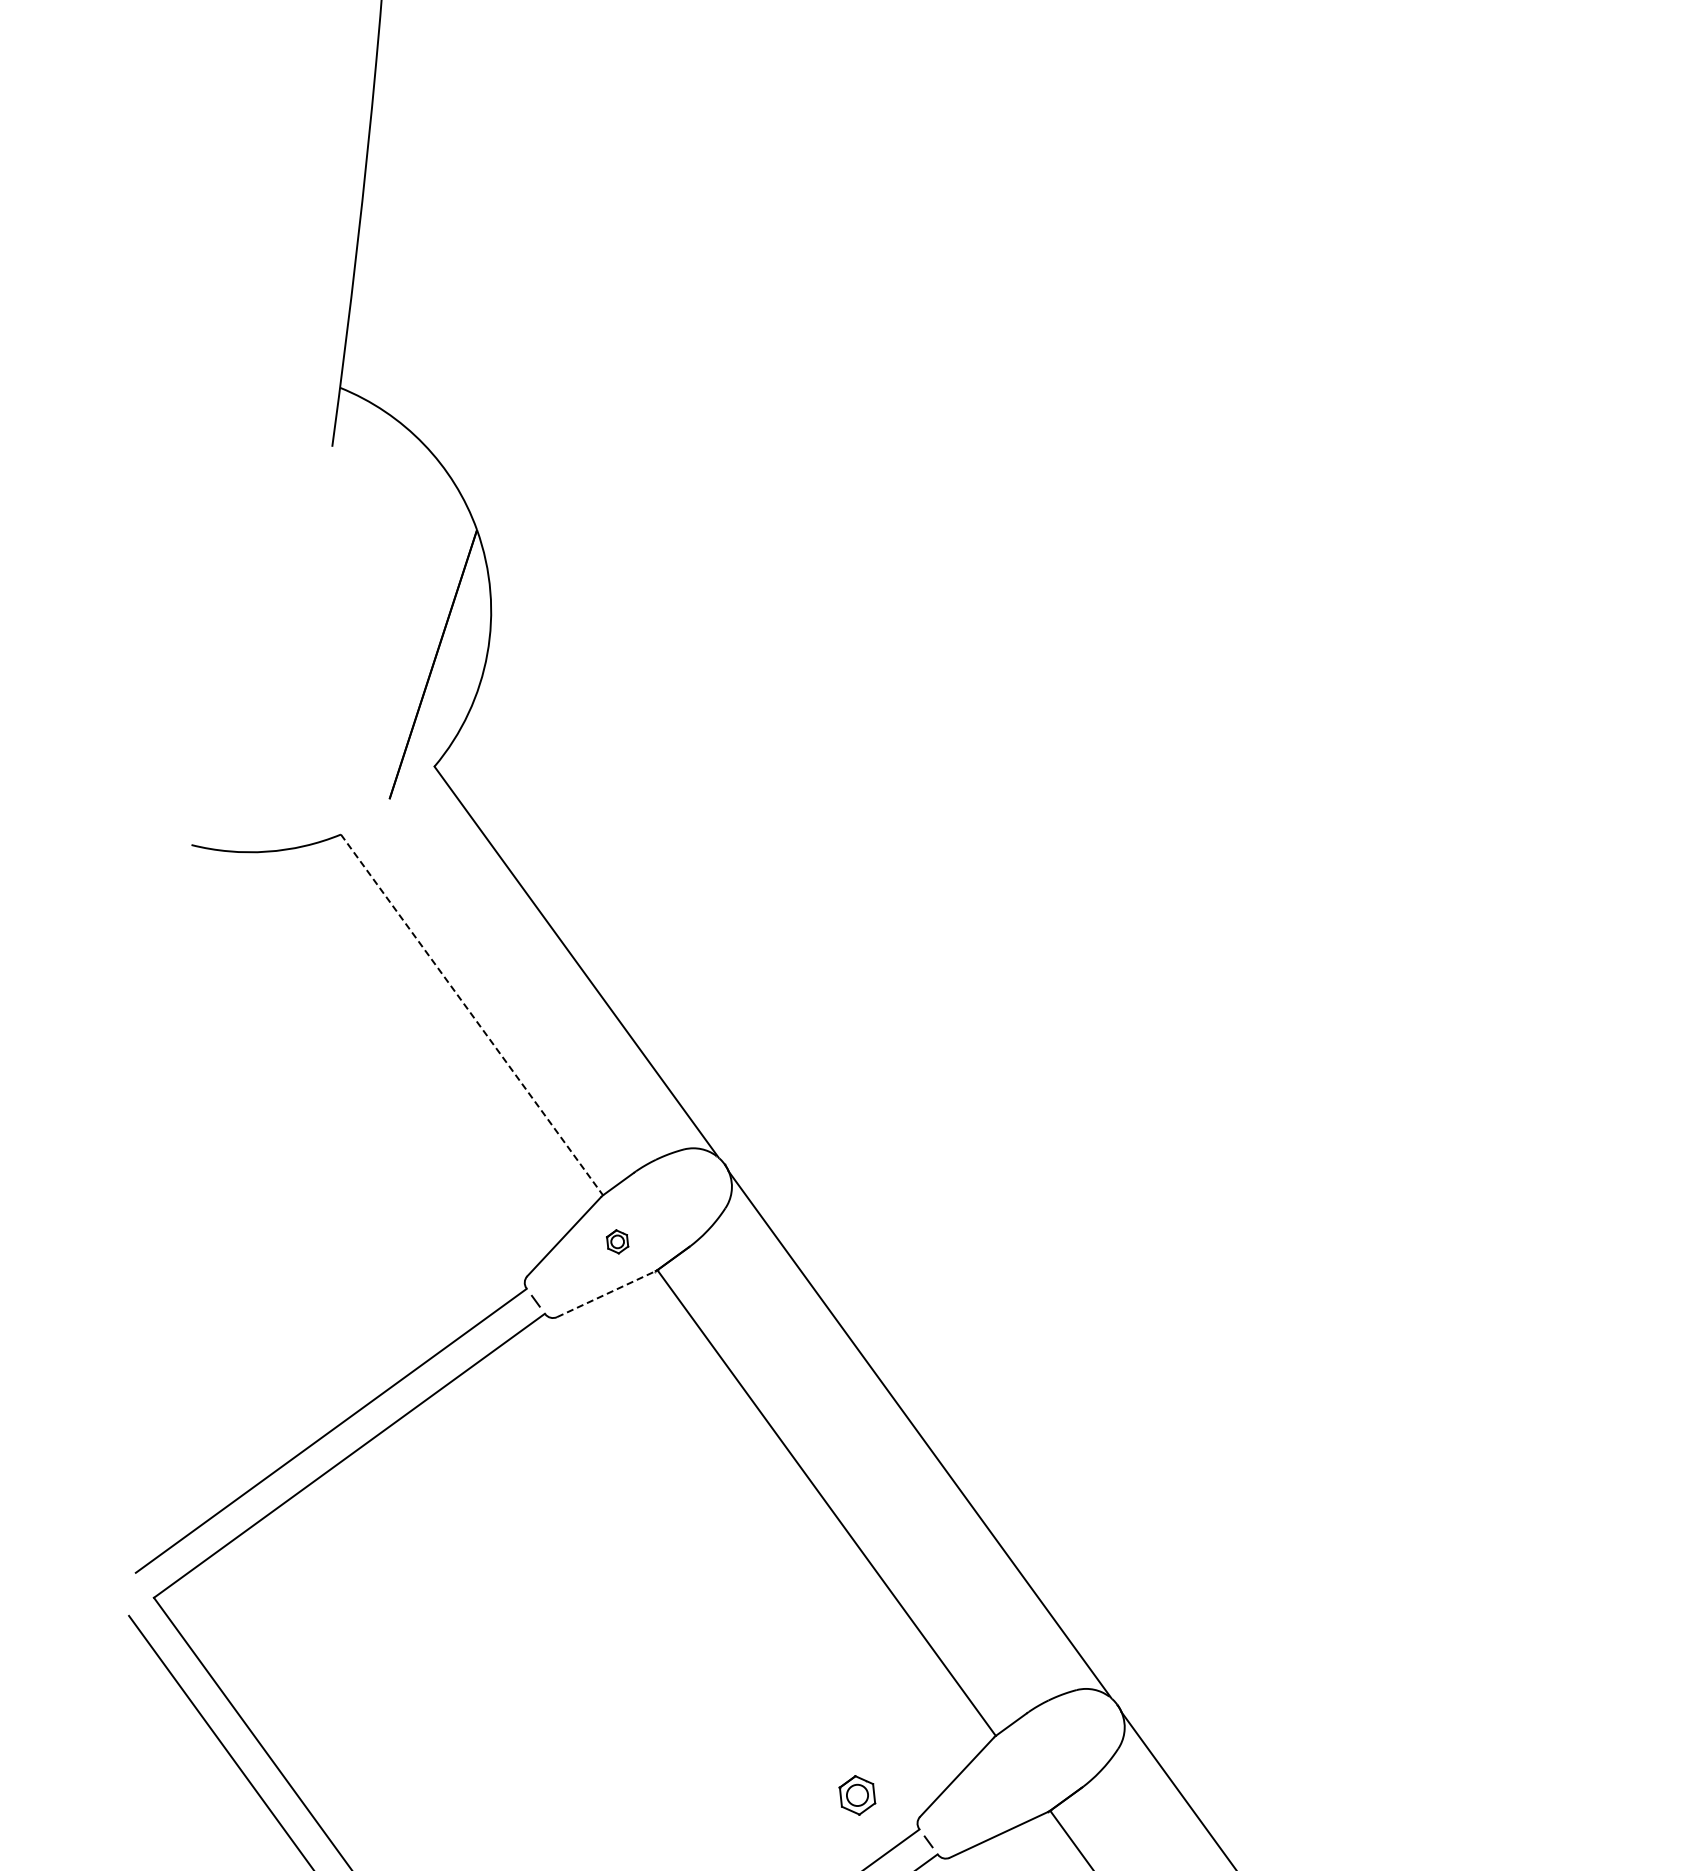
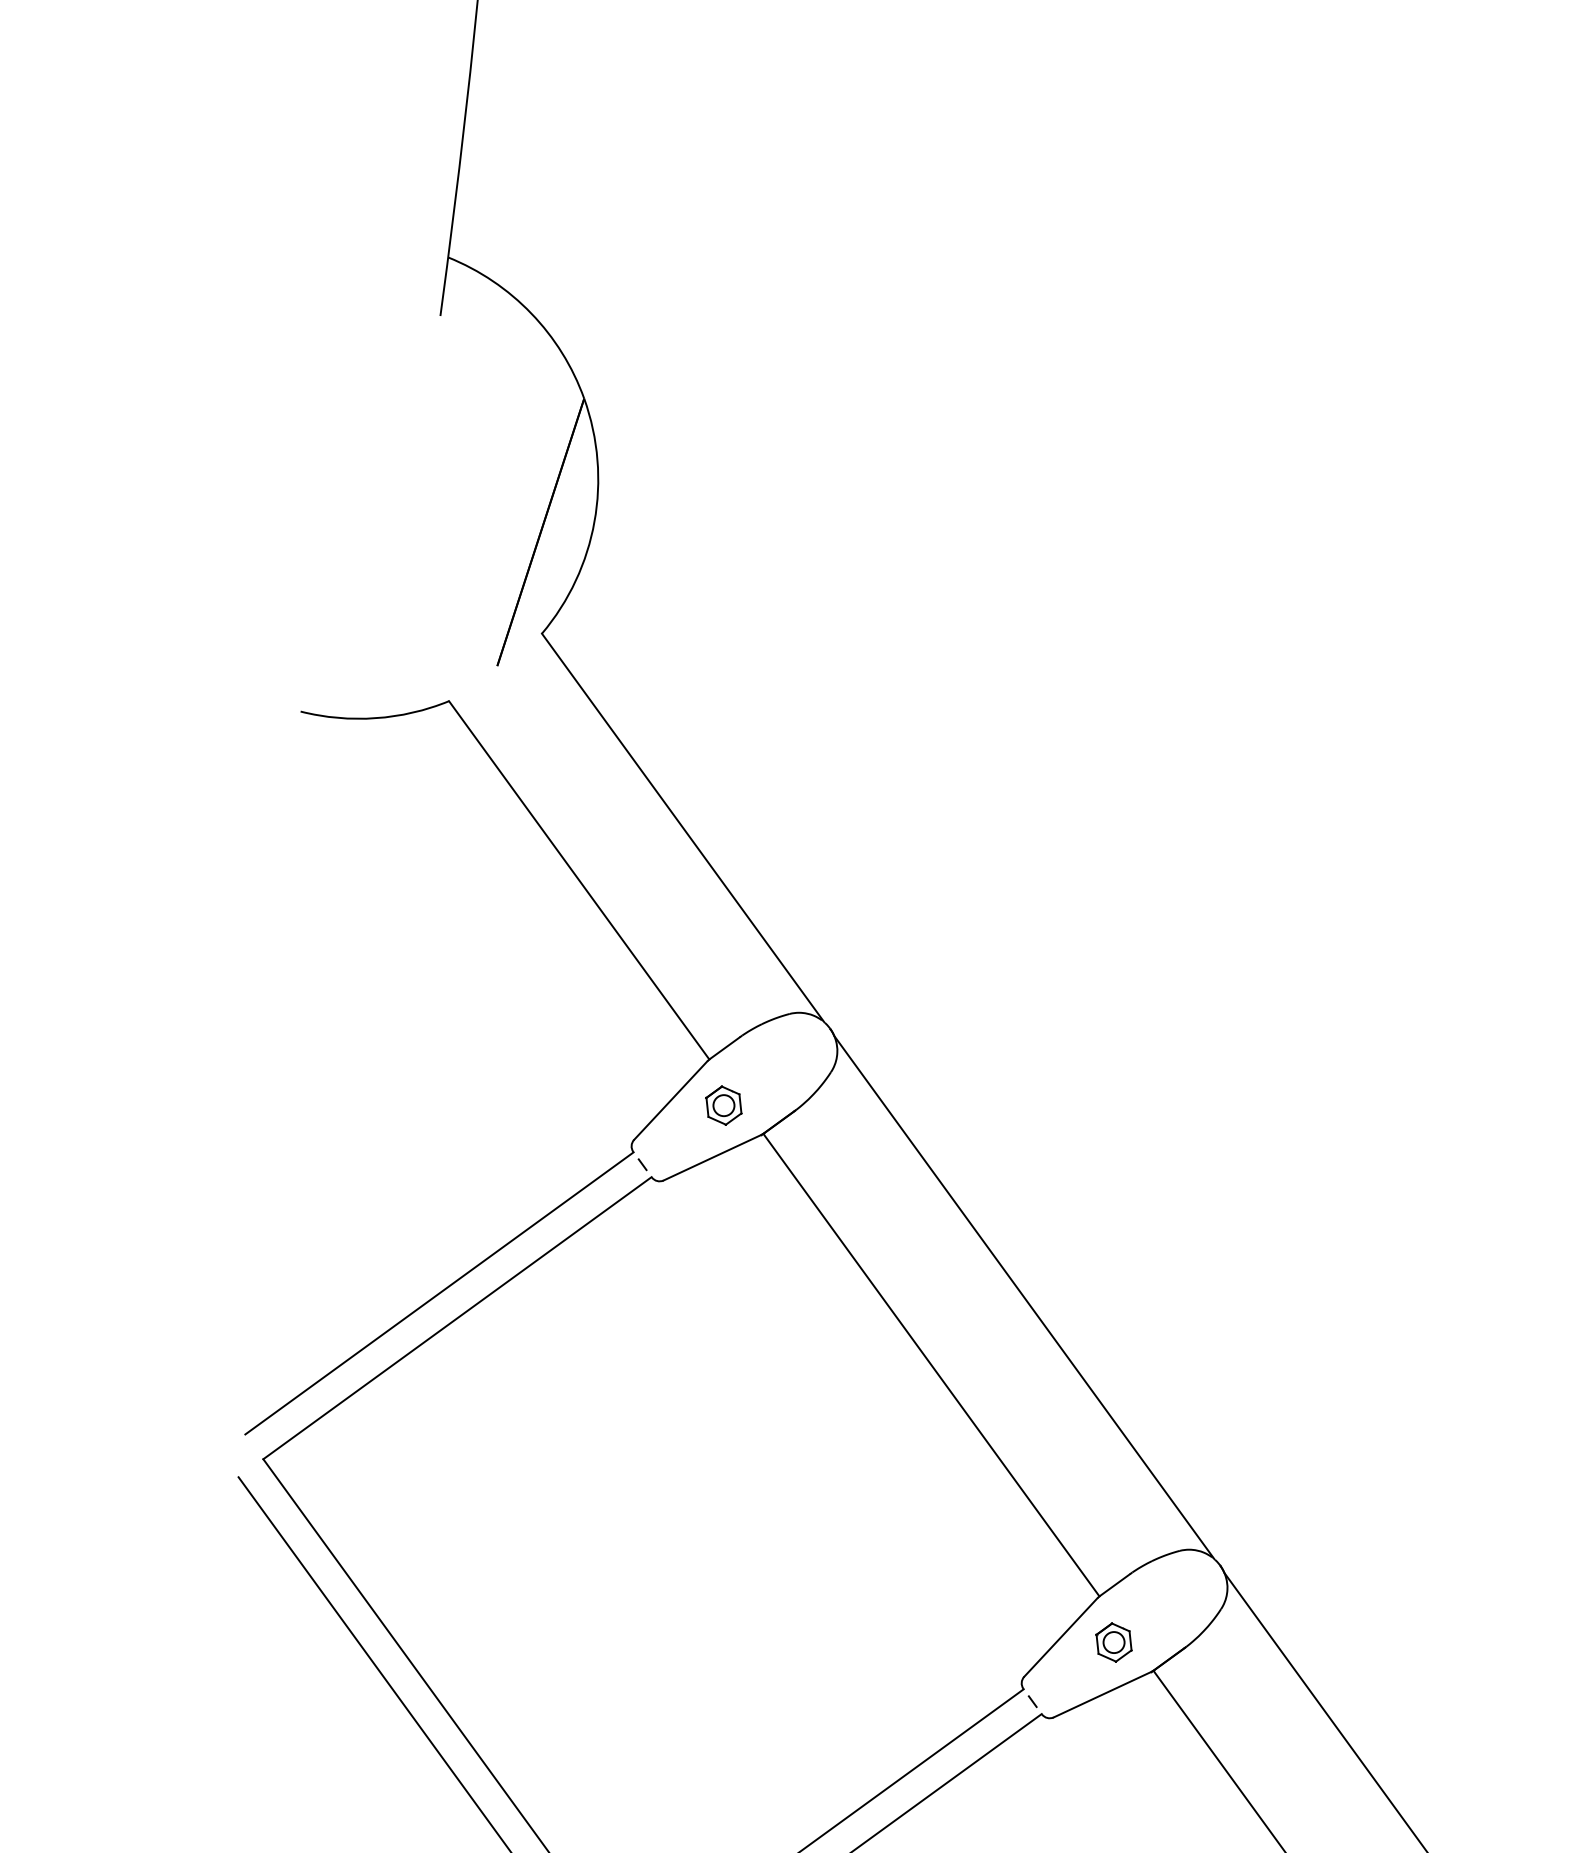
line: (472, 1014) -> (579, 879), dashed -> solid
part: (617, 1241) -> (723, 1105), size x1.67
line: (606, 1294) -> (712, 1157), dashed -> solid
part: (857, 1795) -> (1114, 1642), moved

